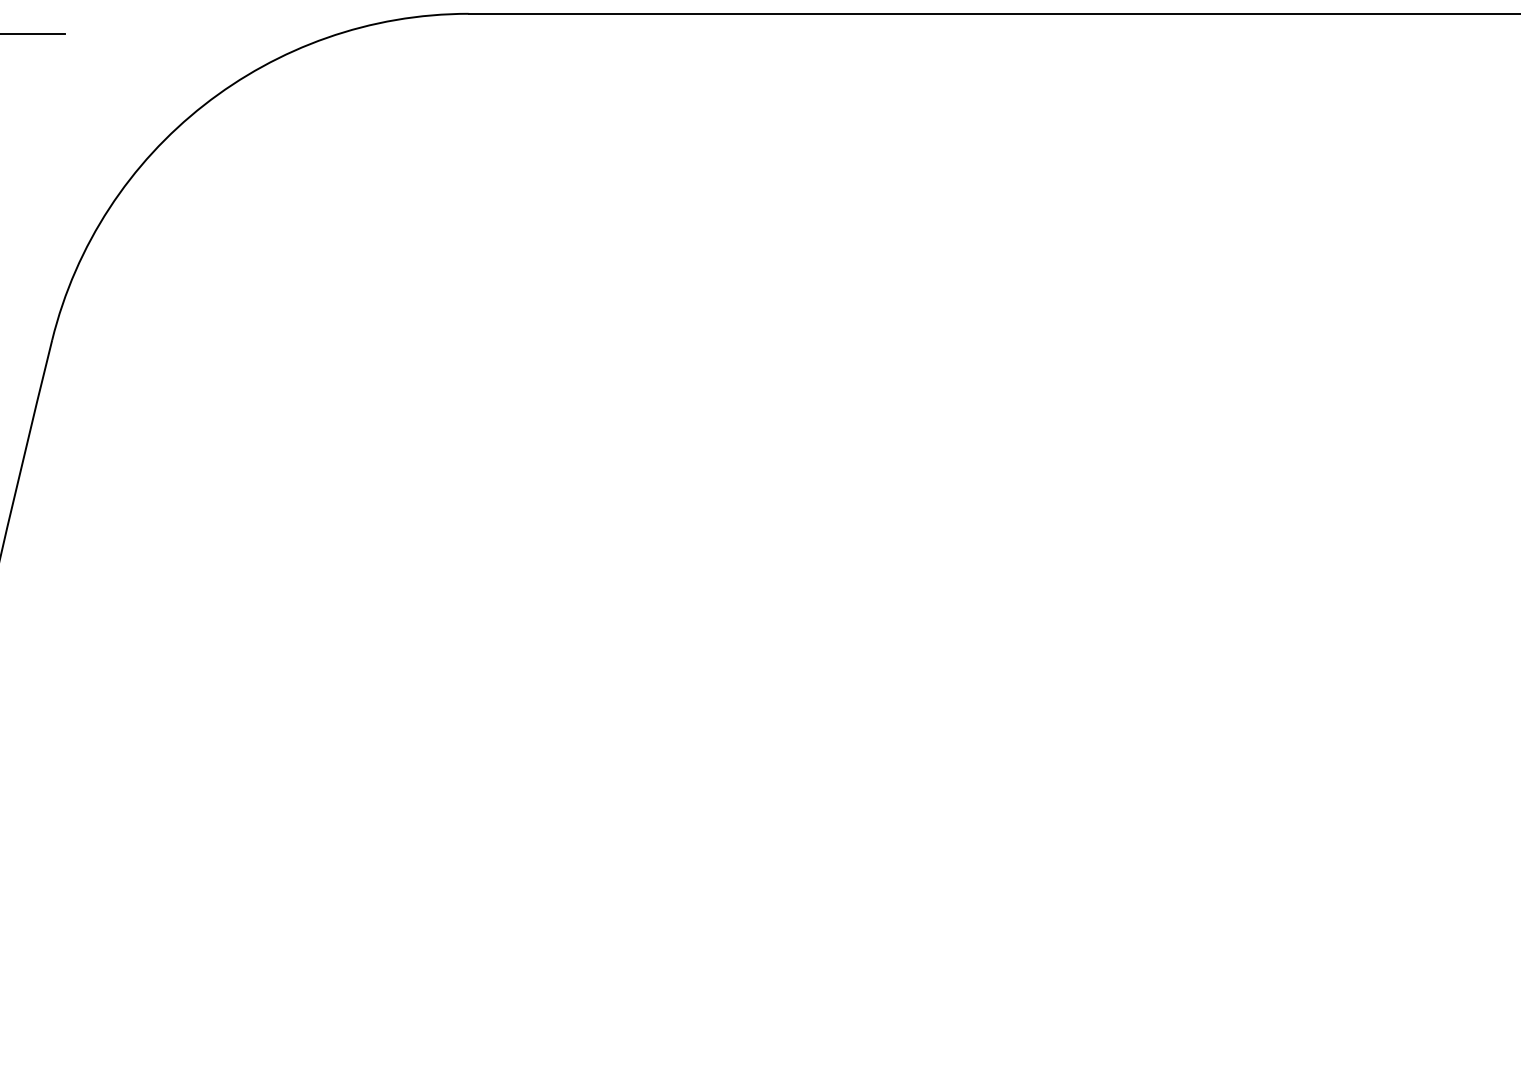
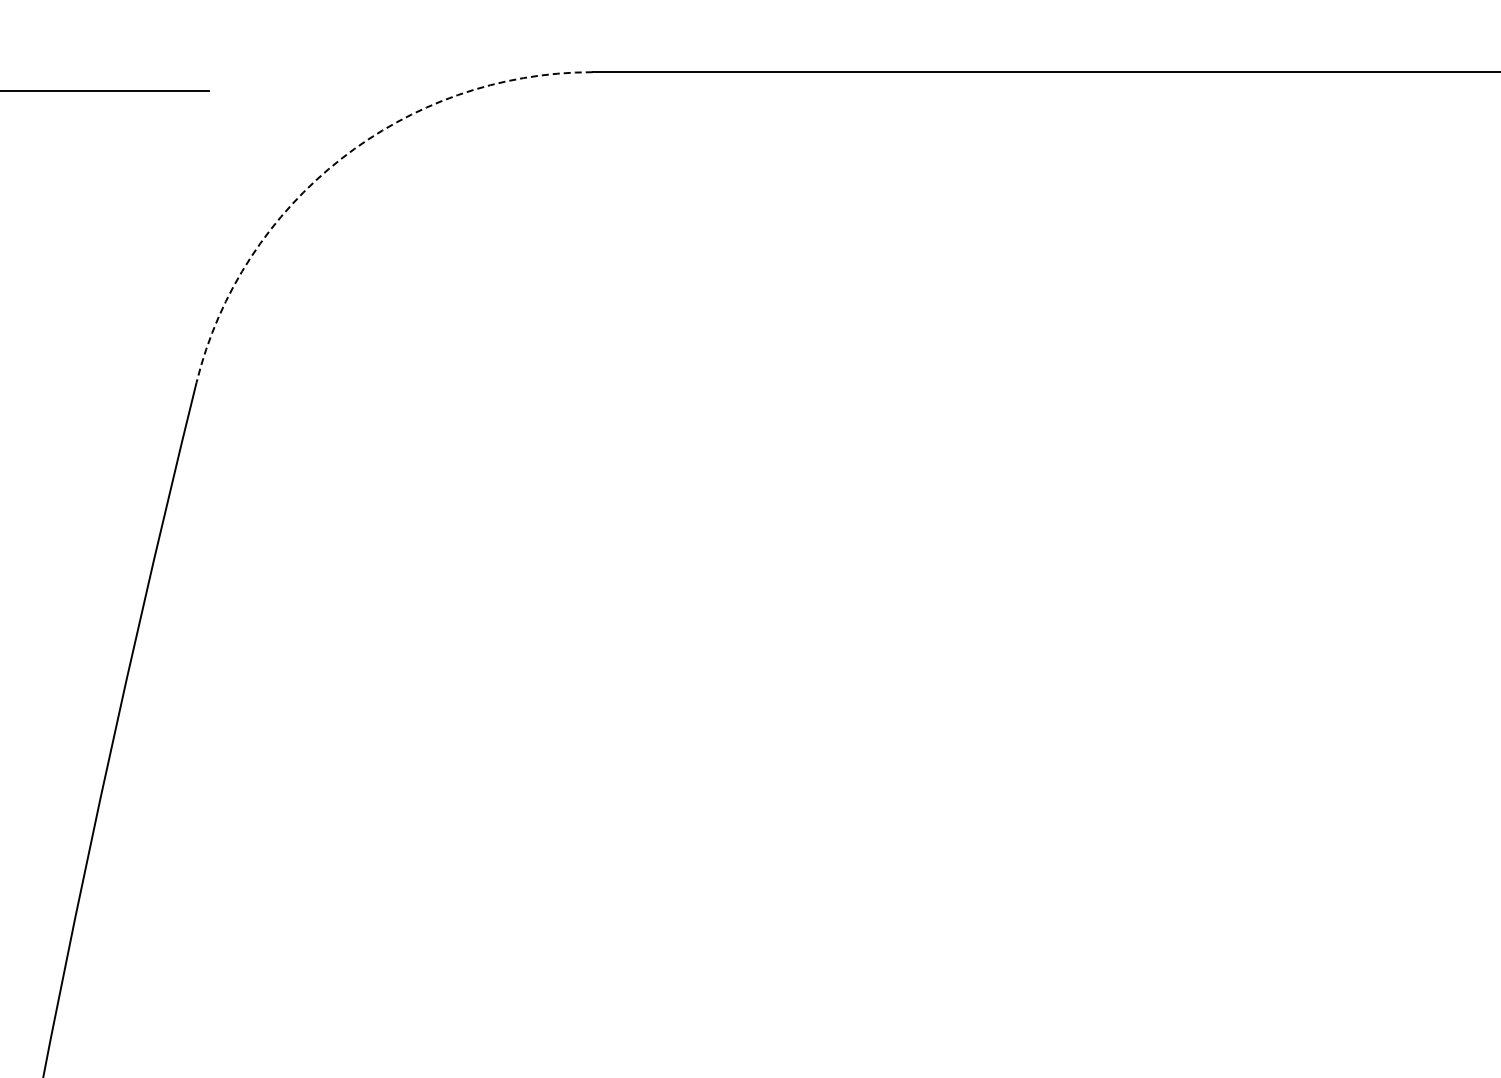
arc: (204, 105) -> (341, 159), solid -> dashed

